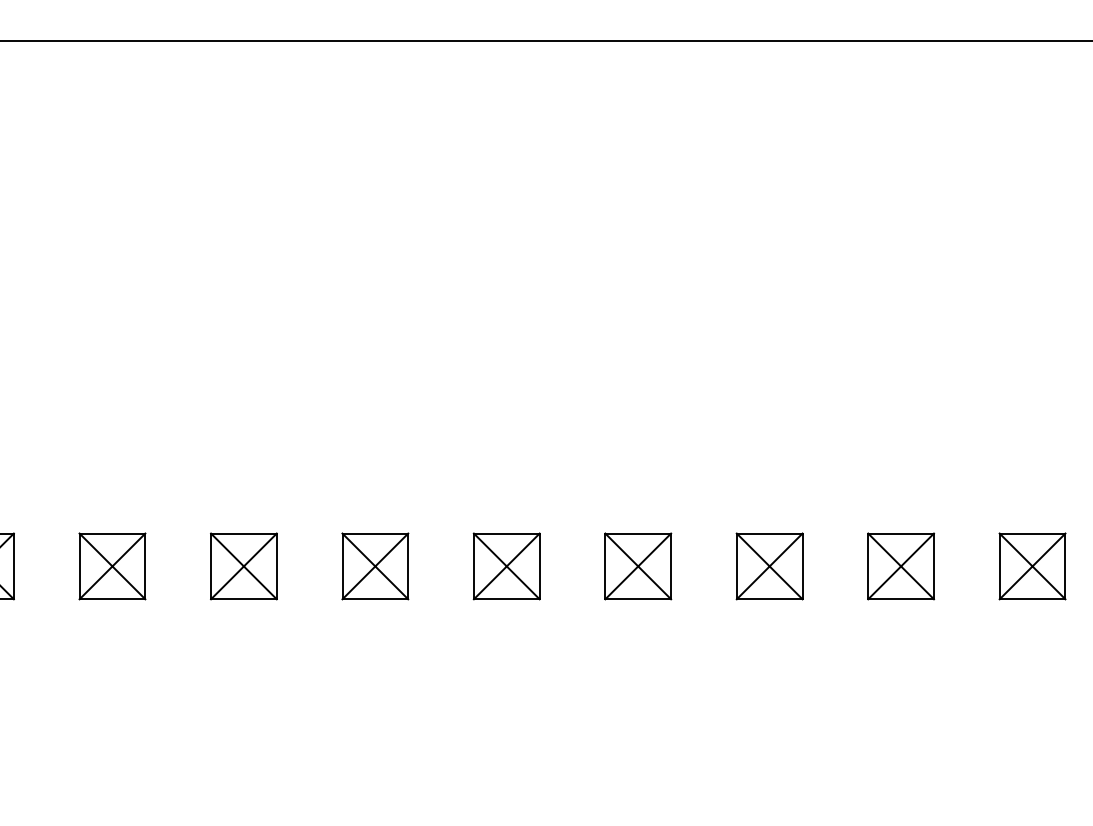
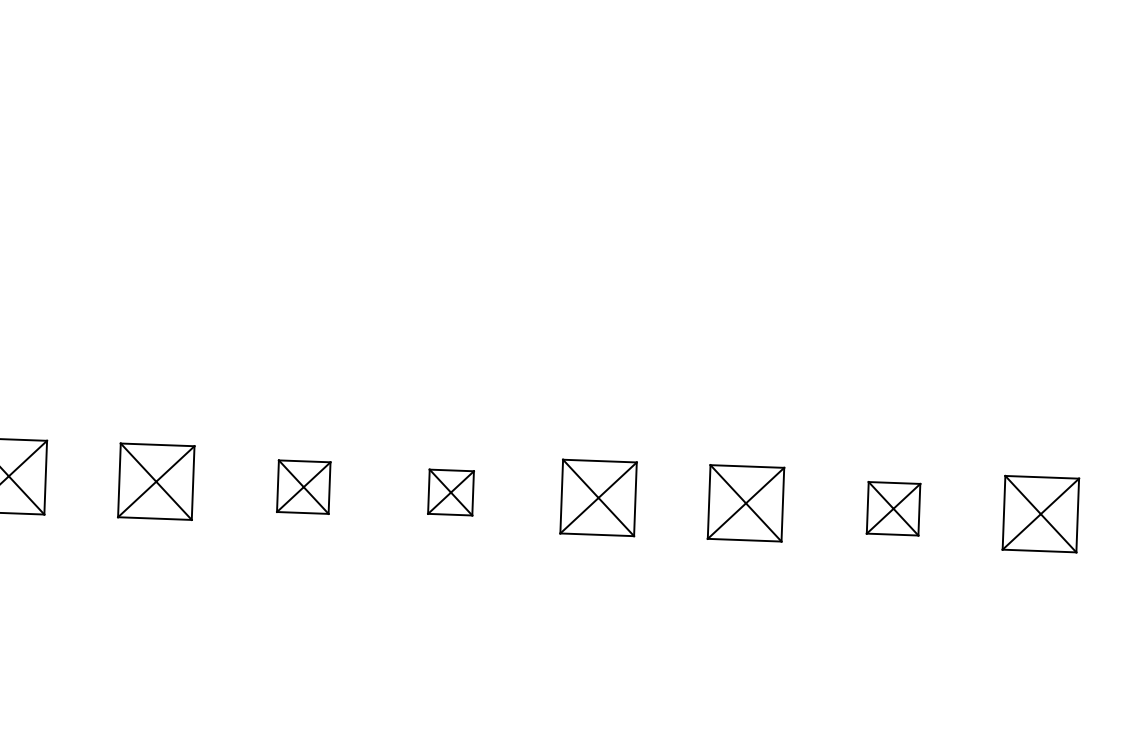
part: (375, 566) -> (303, 487), size x0.7
part: (506, 566) -> (450, 492), size x0.6
part: (901, 566) -> (893, 508), size x0.7

